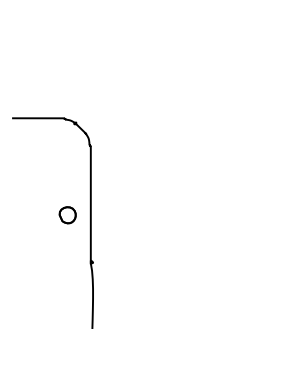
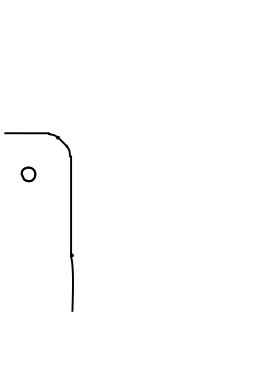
part: (67, 215) -> (28, 174), moved

